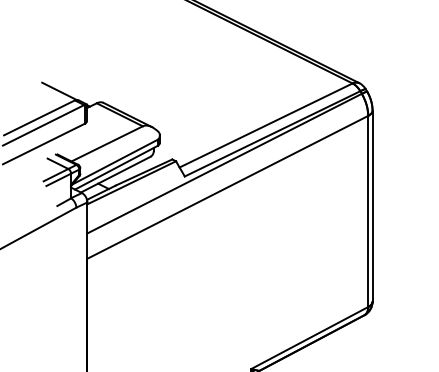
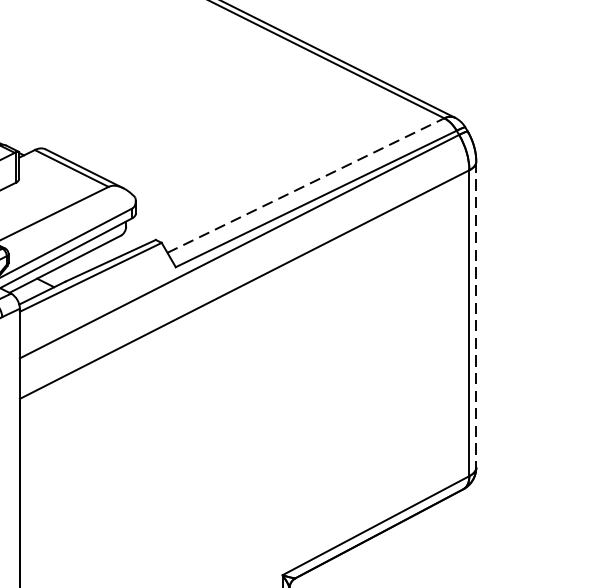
line: (266, 125) -> (306, 185), solid -> dashed
line: (372, 206) -> (476, 315), solid -> dashed

